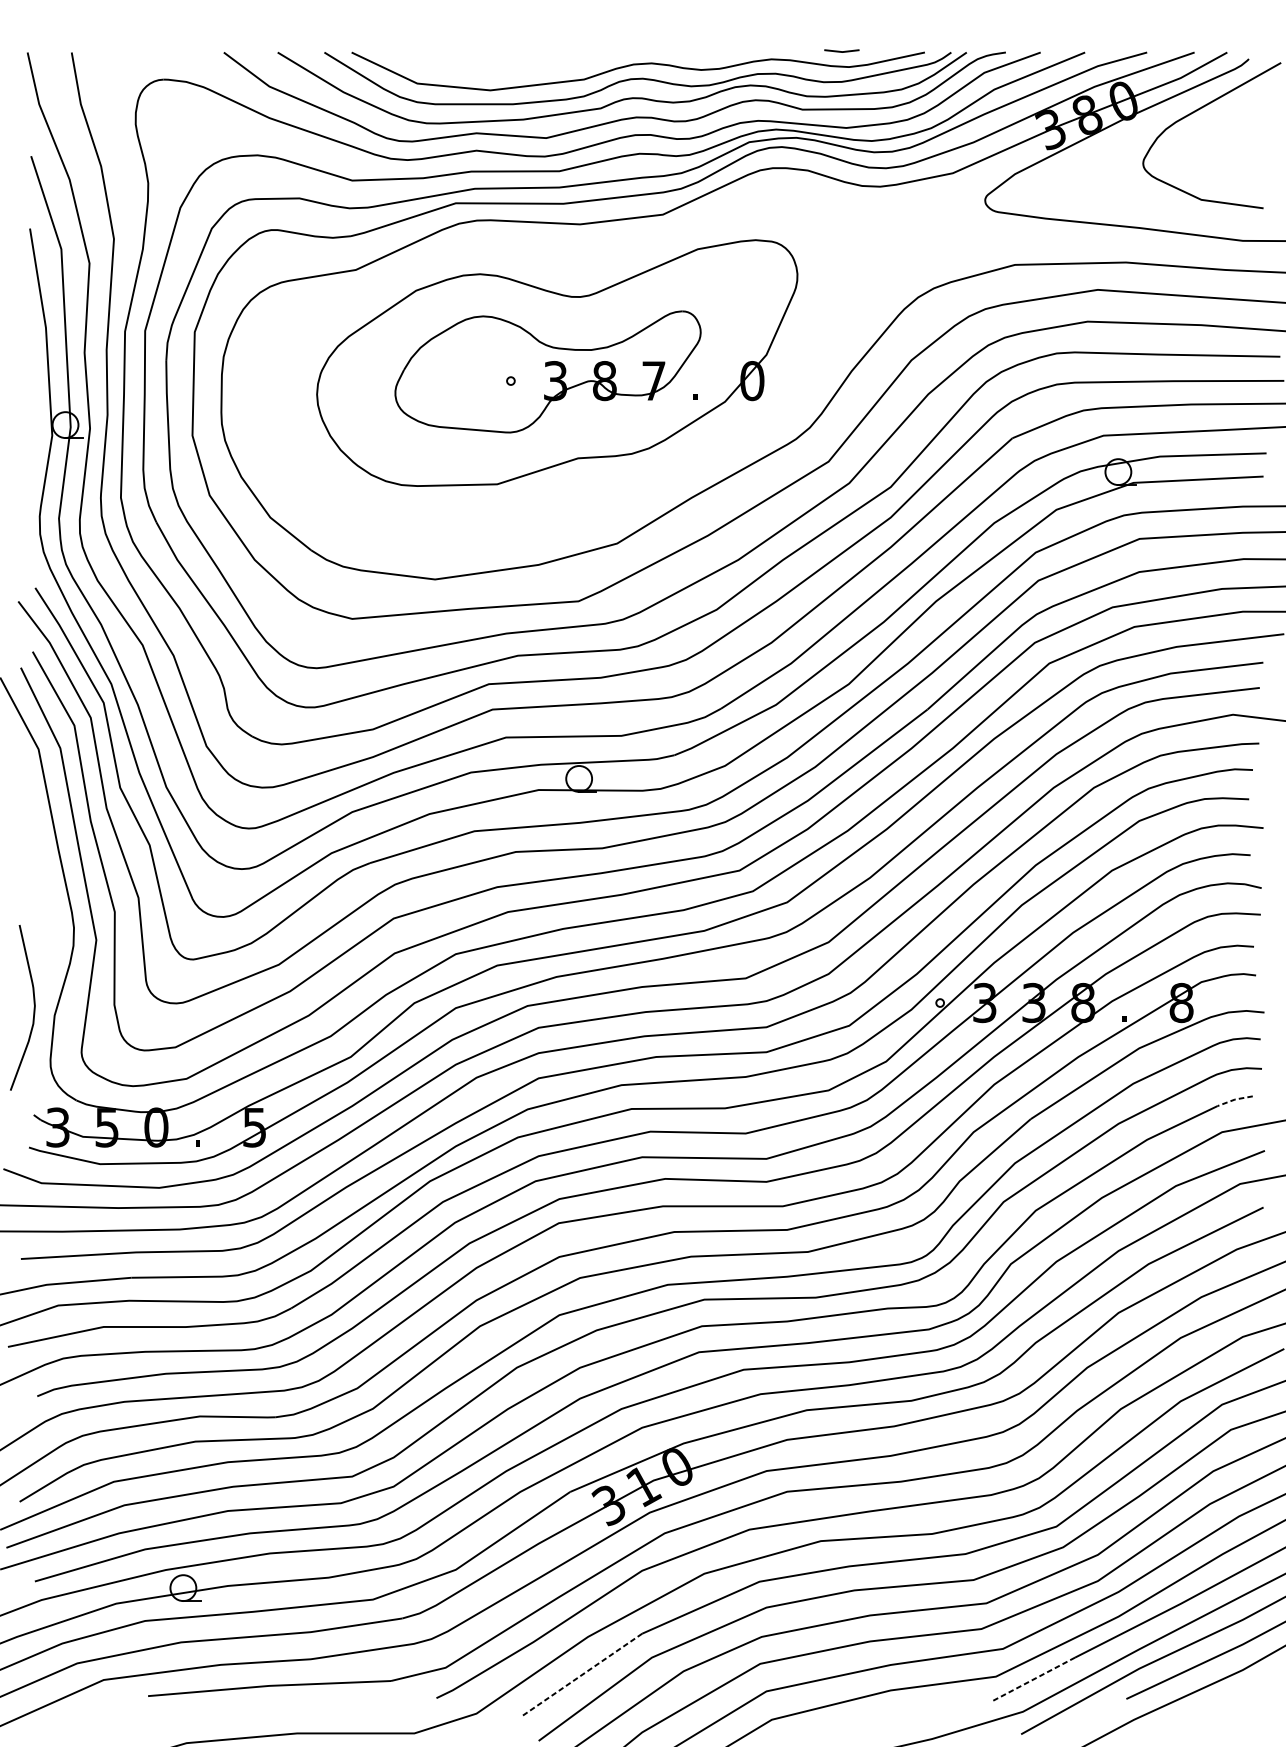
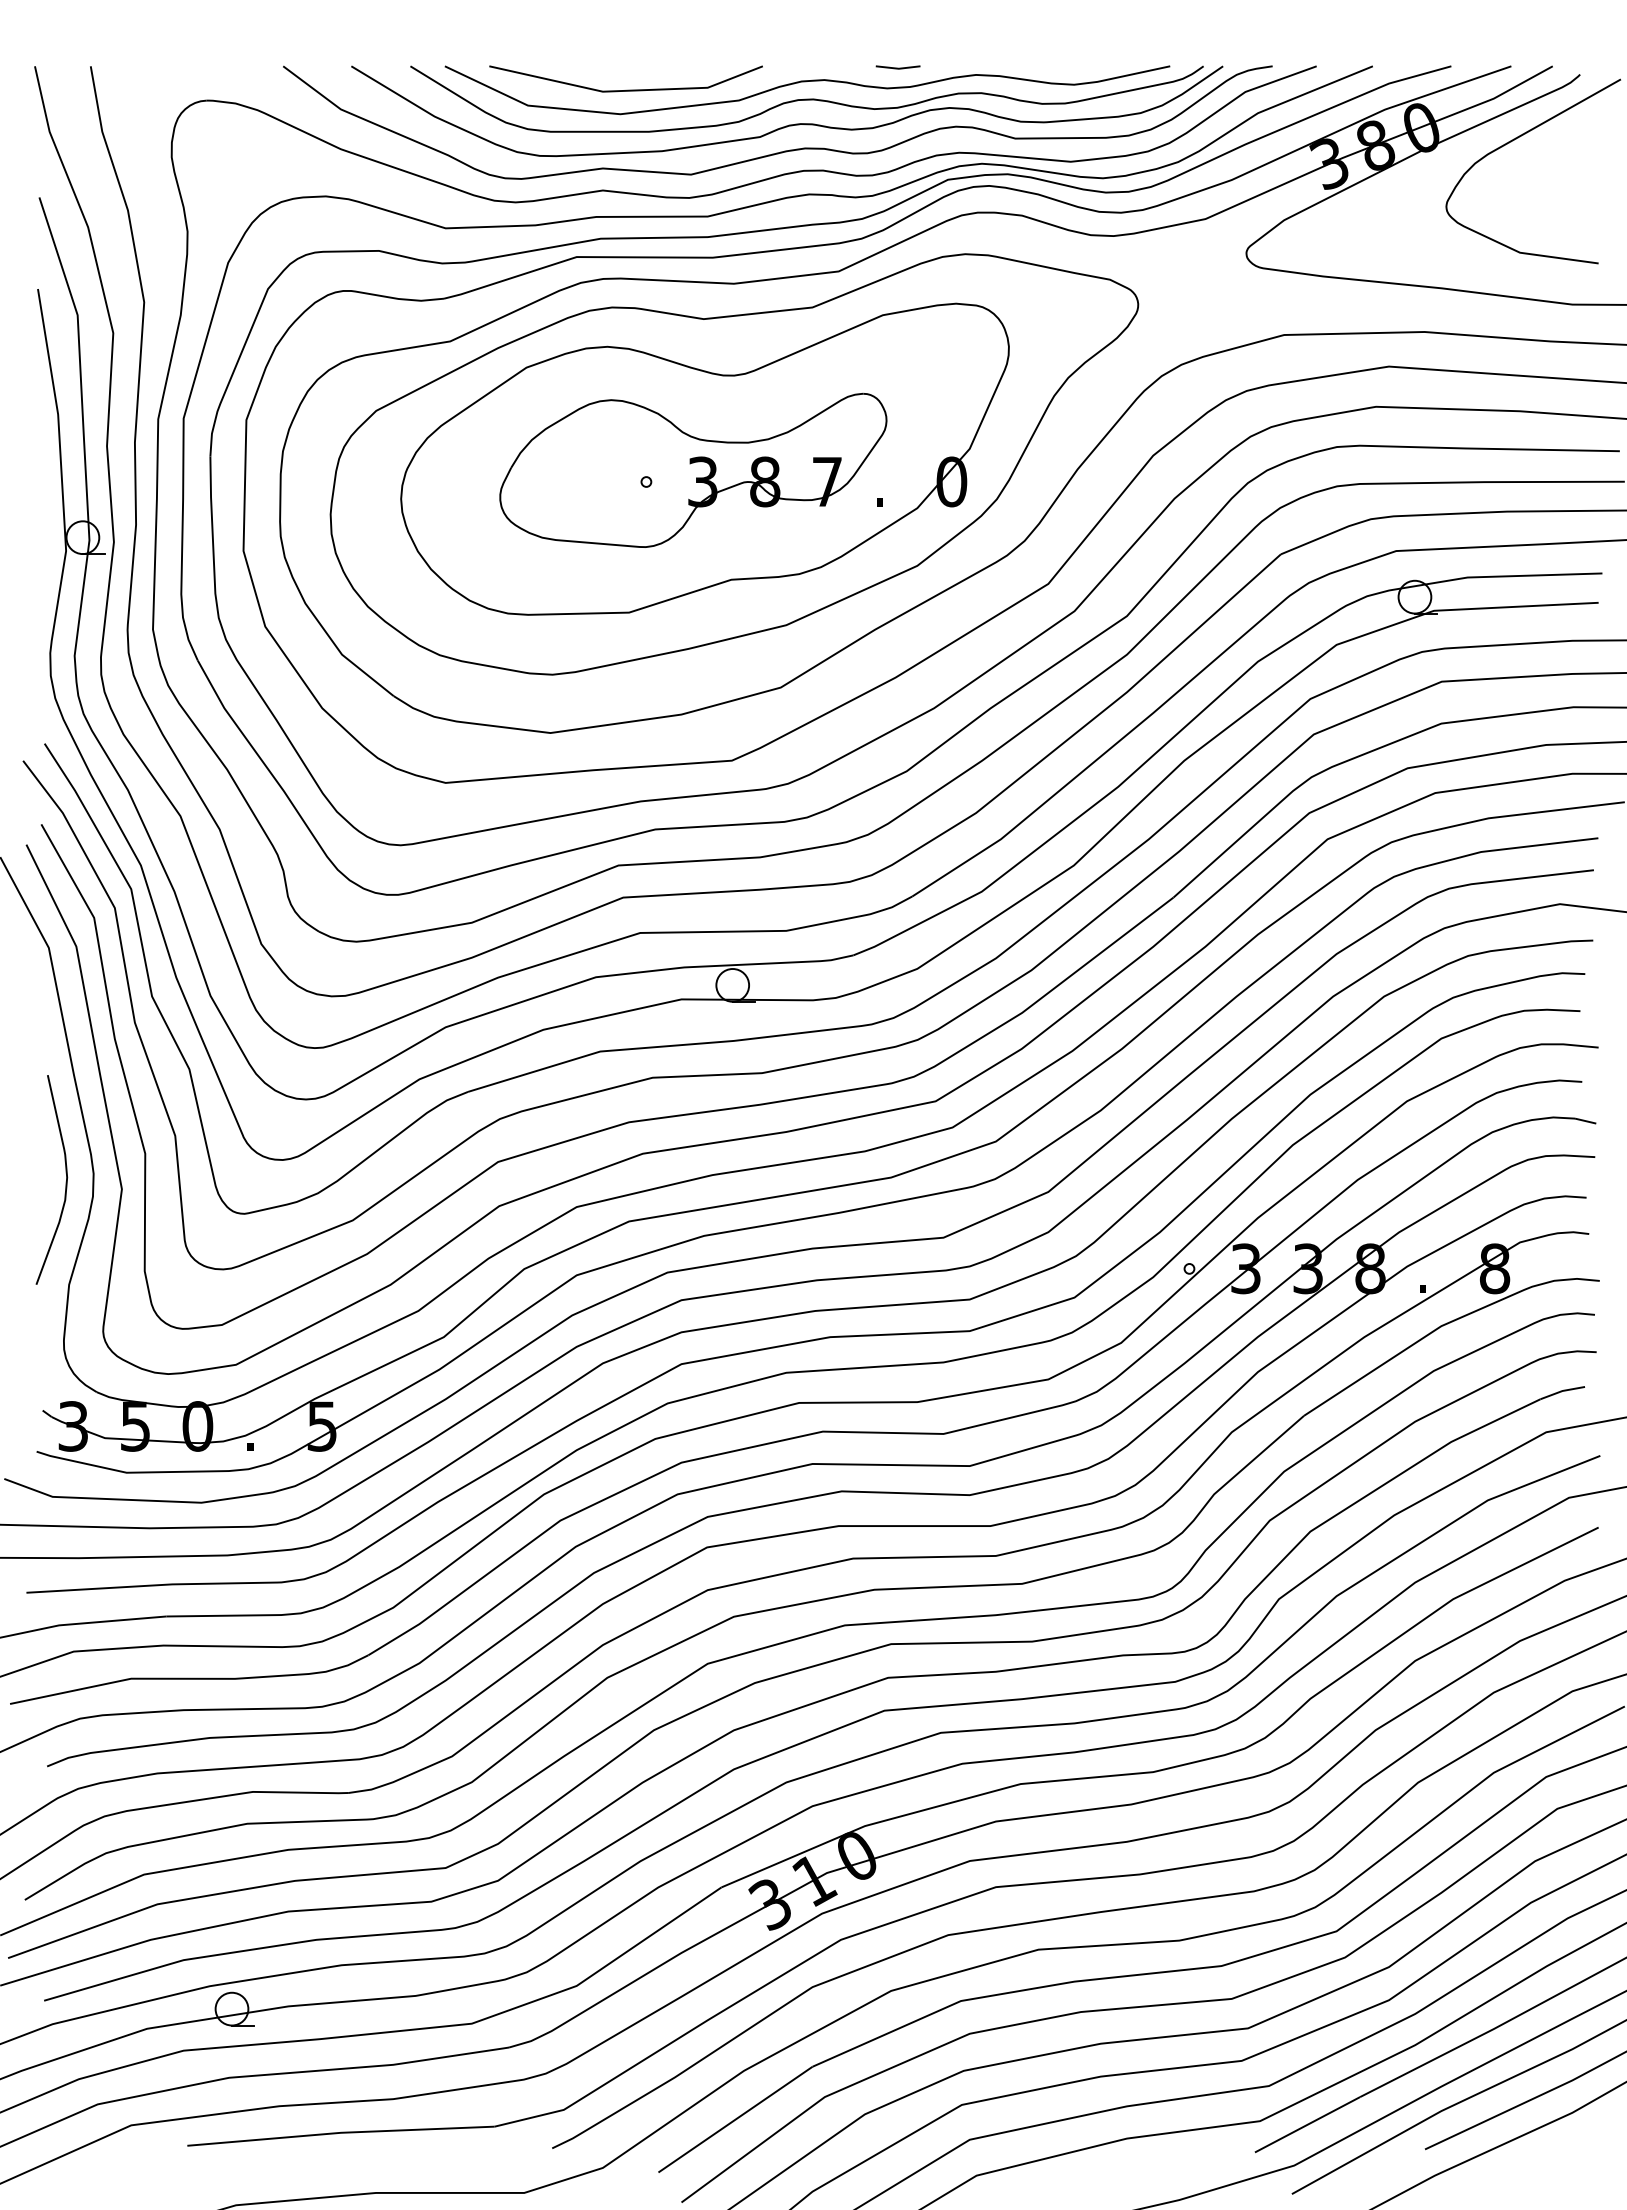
line: (841, 51) -> (897, 67), moved
line: (495, 70) -> (626, 89), added
part: (580, 367) -> (734, 464), added
curve: (33, 1009) -> (65, 1182), moved
line: (1235, 1099) -> (1562, 1391), dashed -> solid
line: (581, 1675) -> (735, 2119), dashed -> solid
line: (1033, 1680) -> (1307, 2125), dashed -> solid

